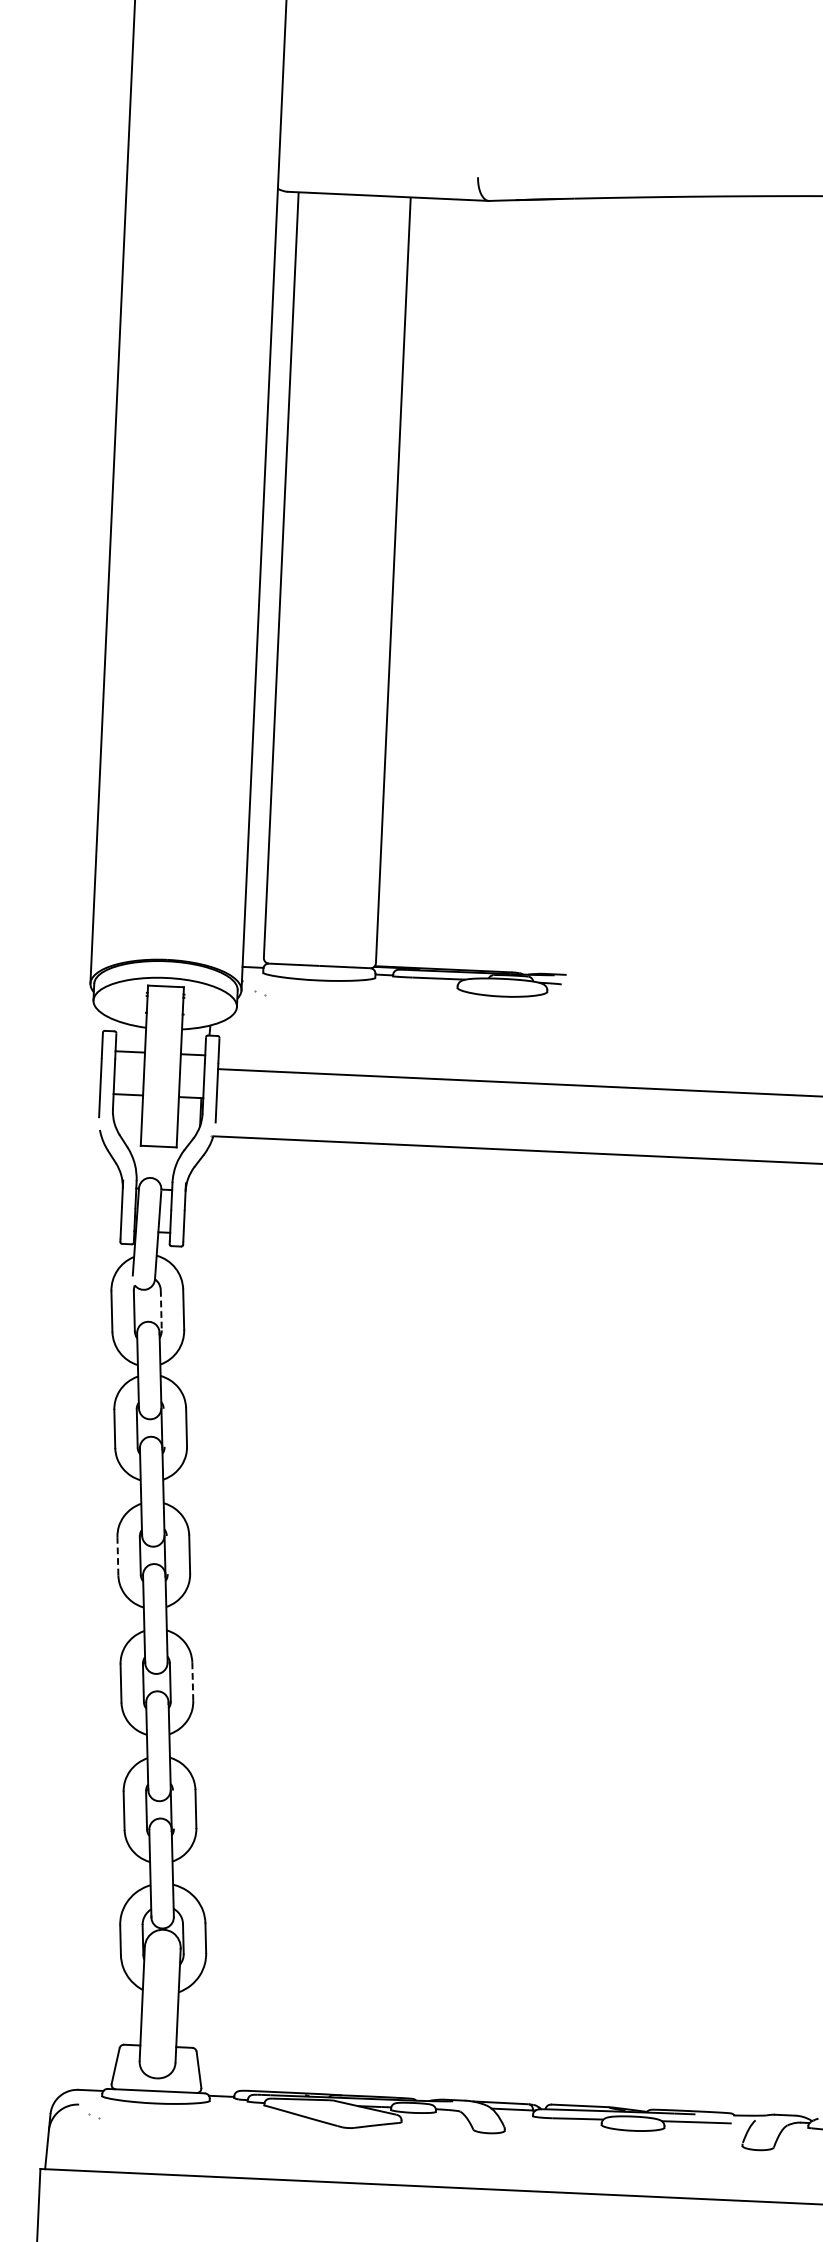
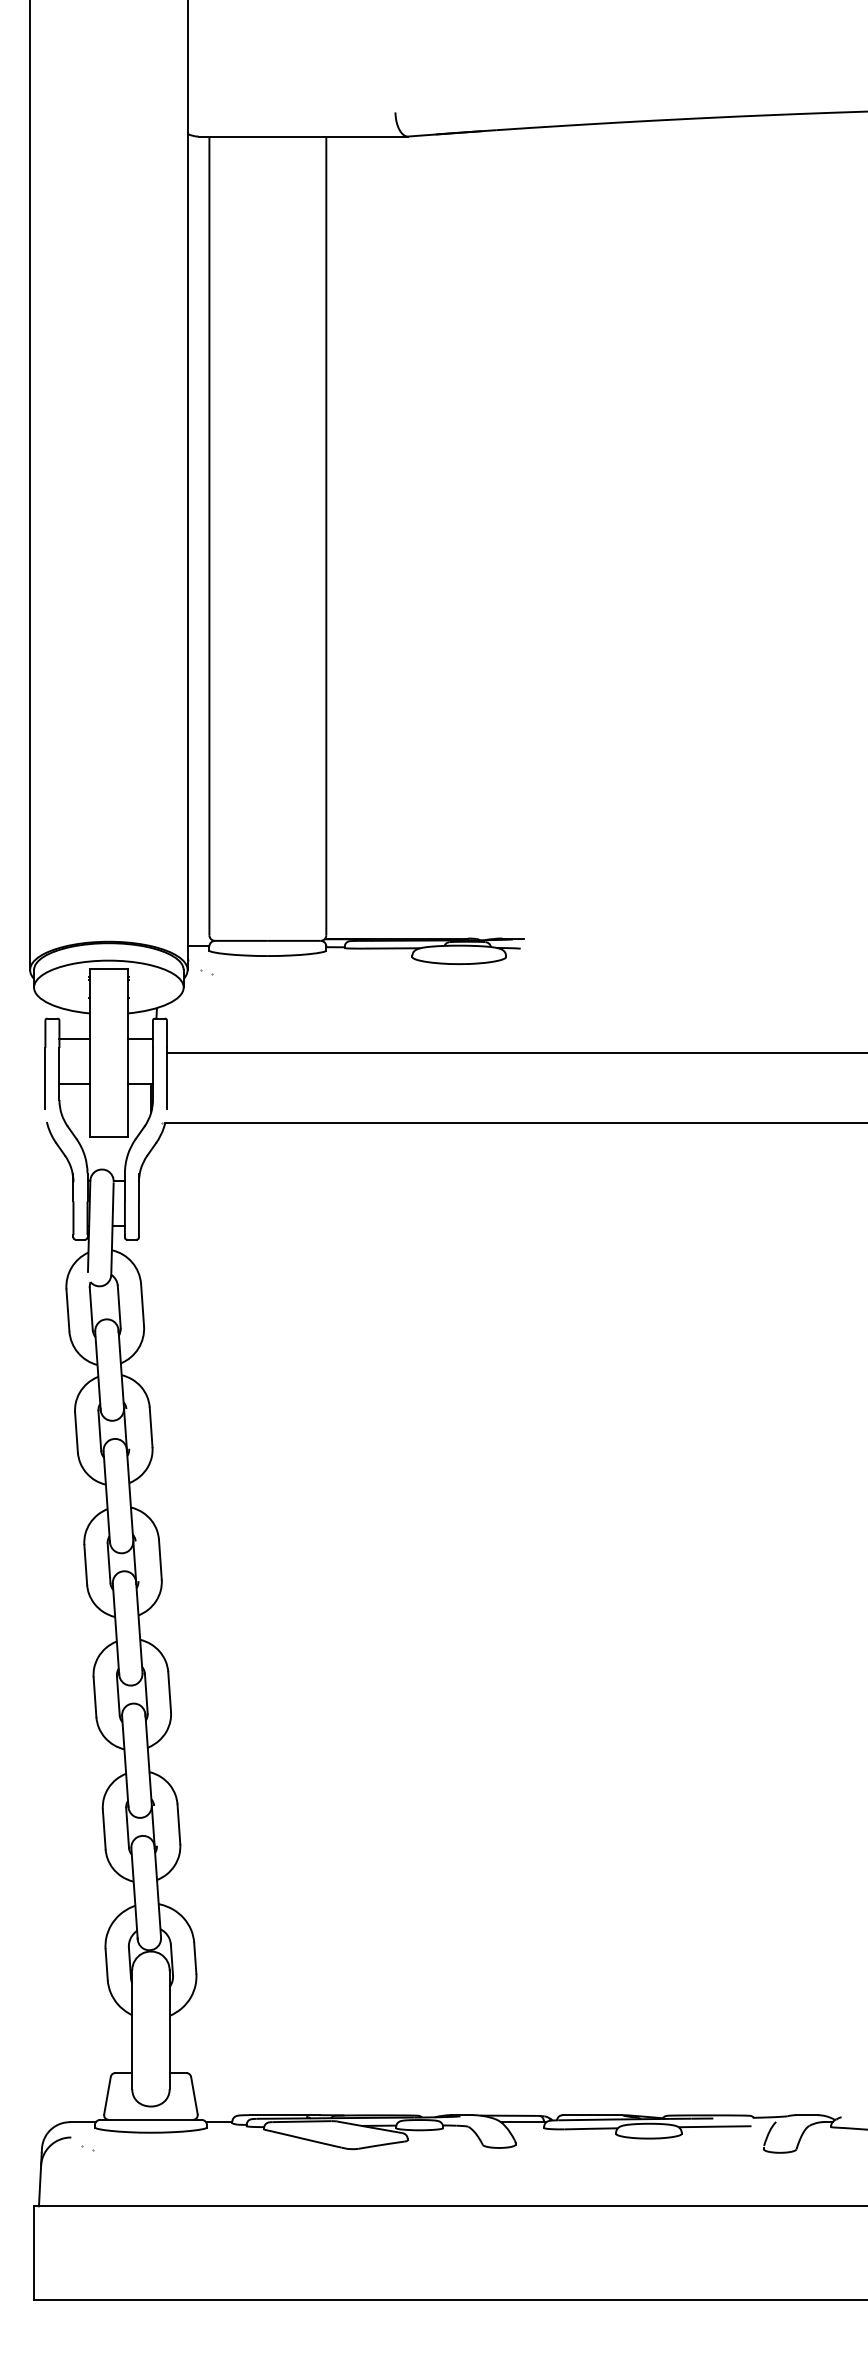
line: (161, 1310) -> (119, 1307), dashed -> solid
line: (117, 1555) -> (85, 1564), dashed -> solid
line: (192, 1682) -> (169, 1692), dashed -> solid

